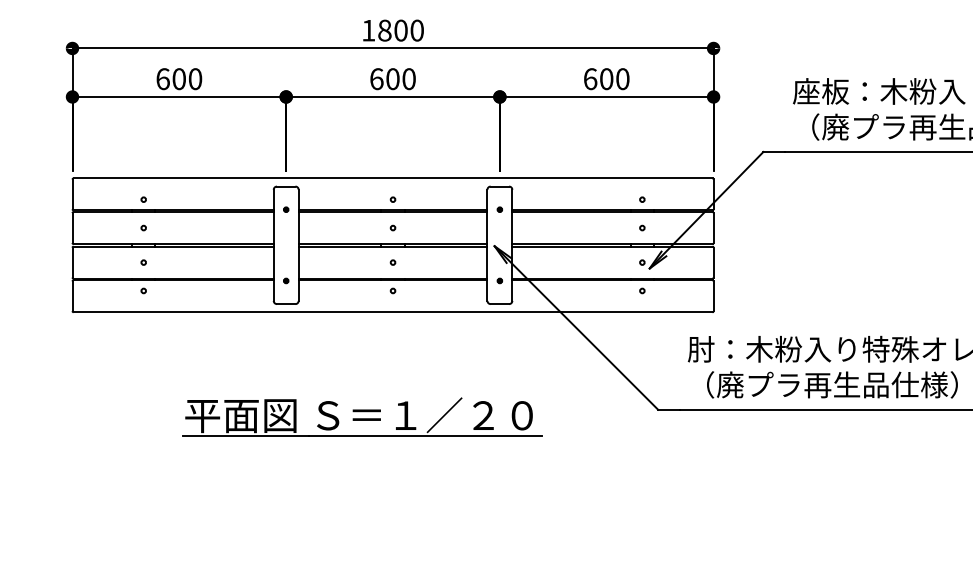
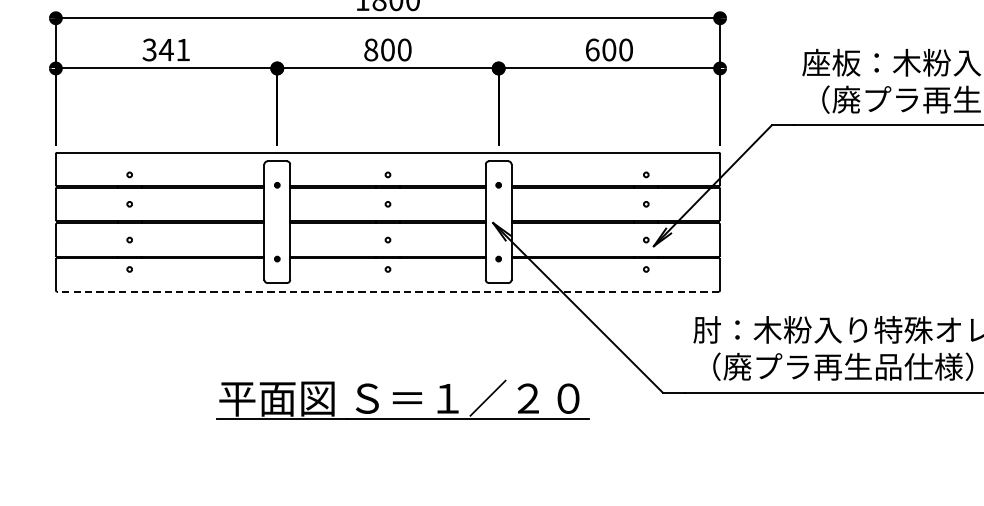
text: (179, 79) -> (166, 50), 600 -> 341
text: (376, 79) -> (370, 50), 600 -> 800
line: (392, 312) -> (387, 291), solid -> dashed
part: (362, 416) -> (402, 399), moved

